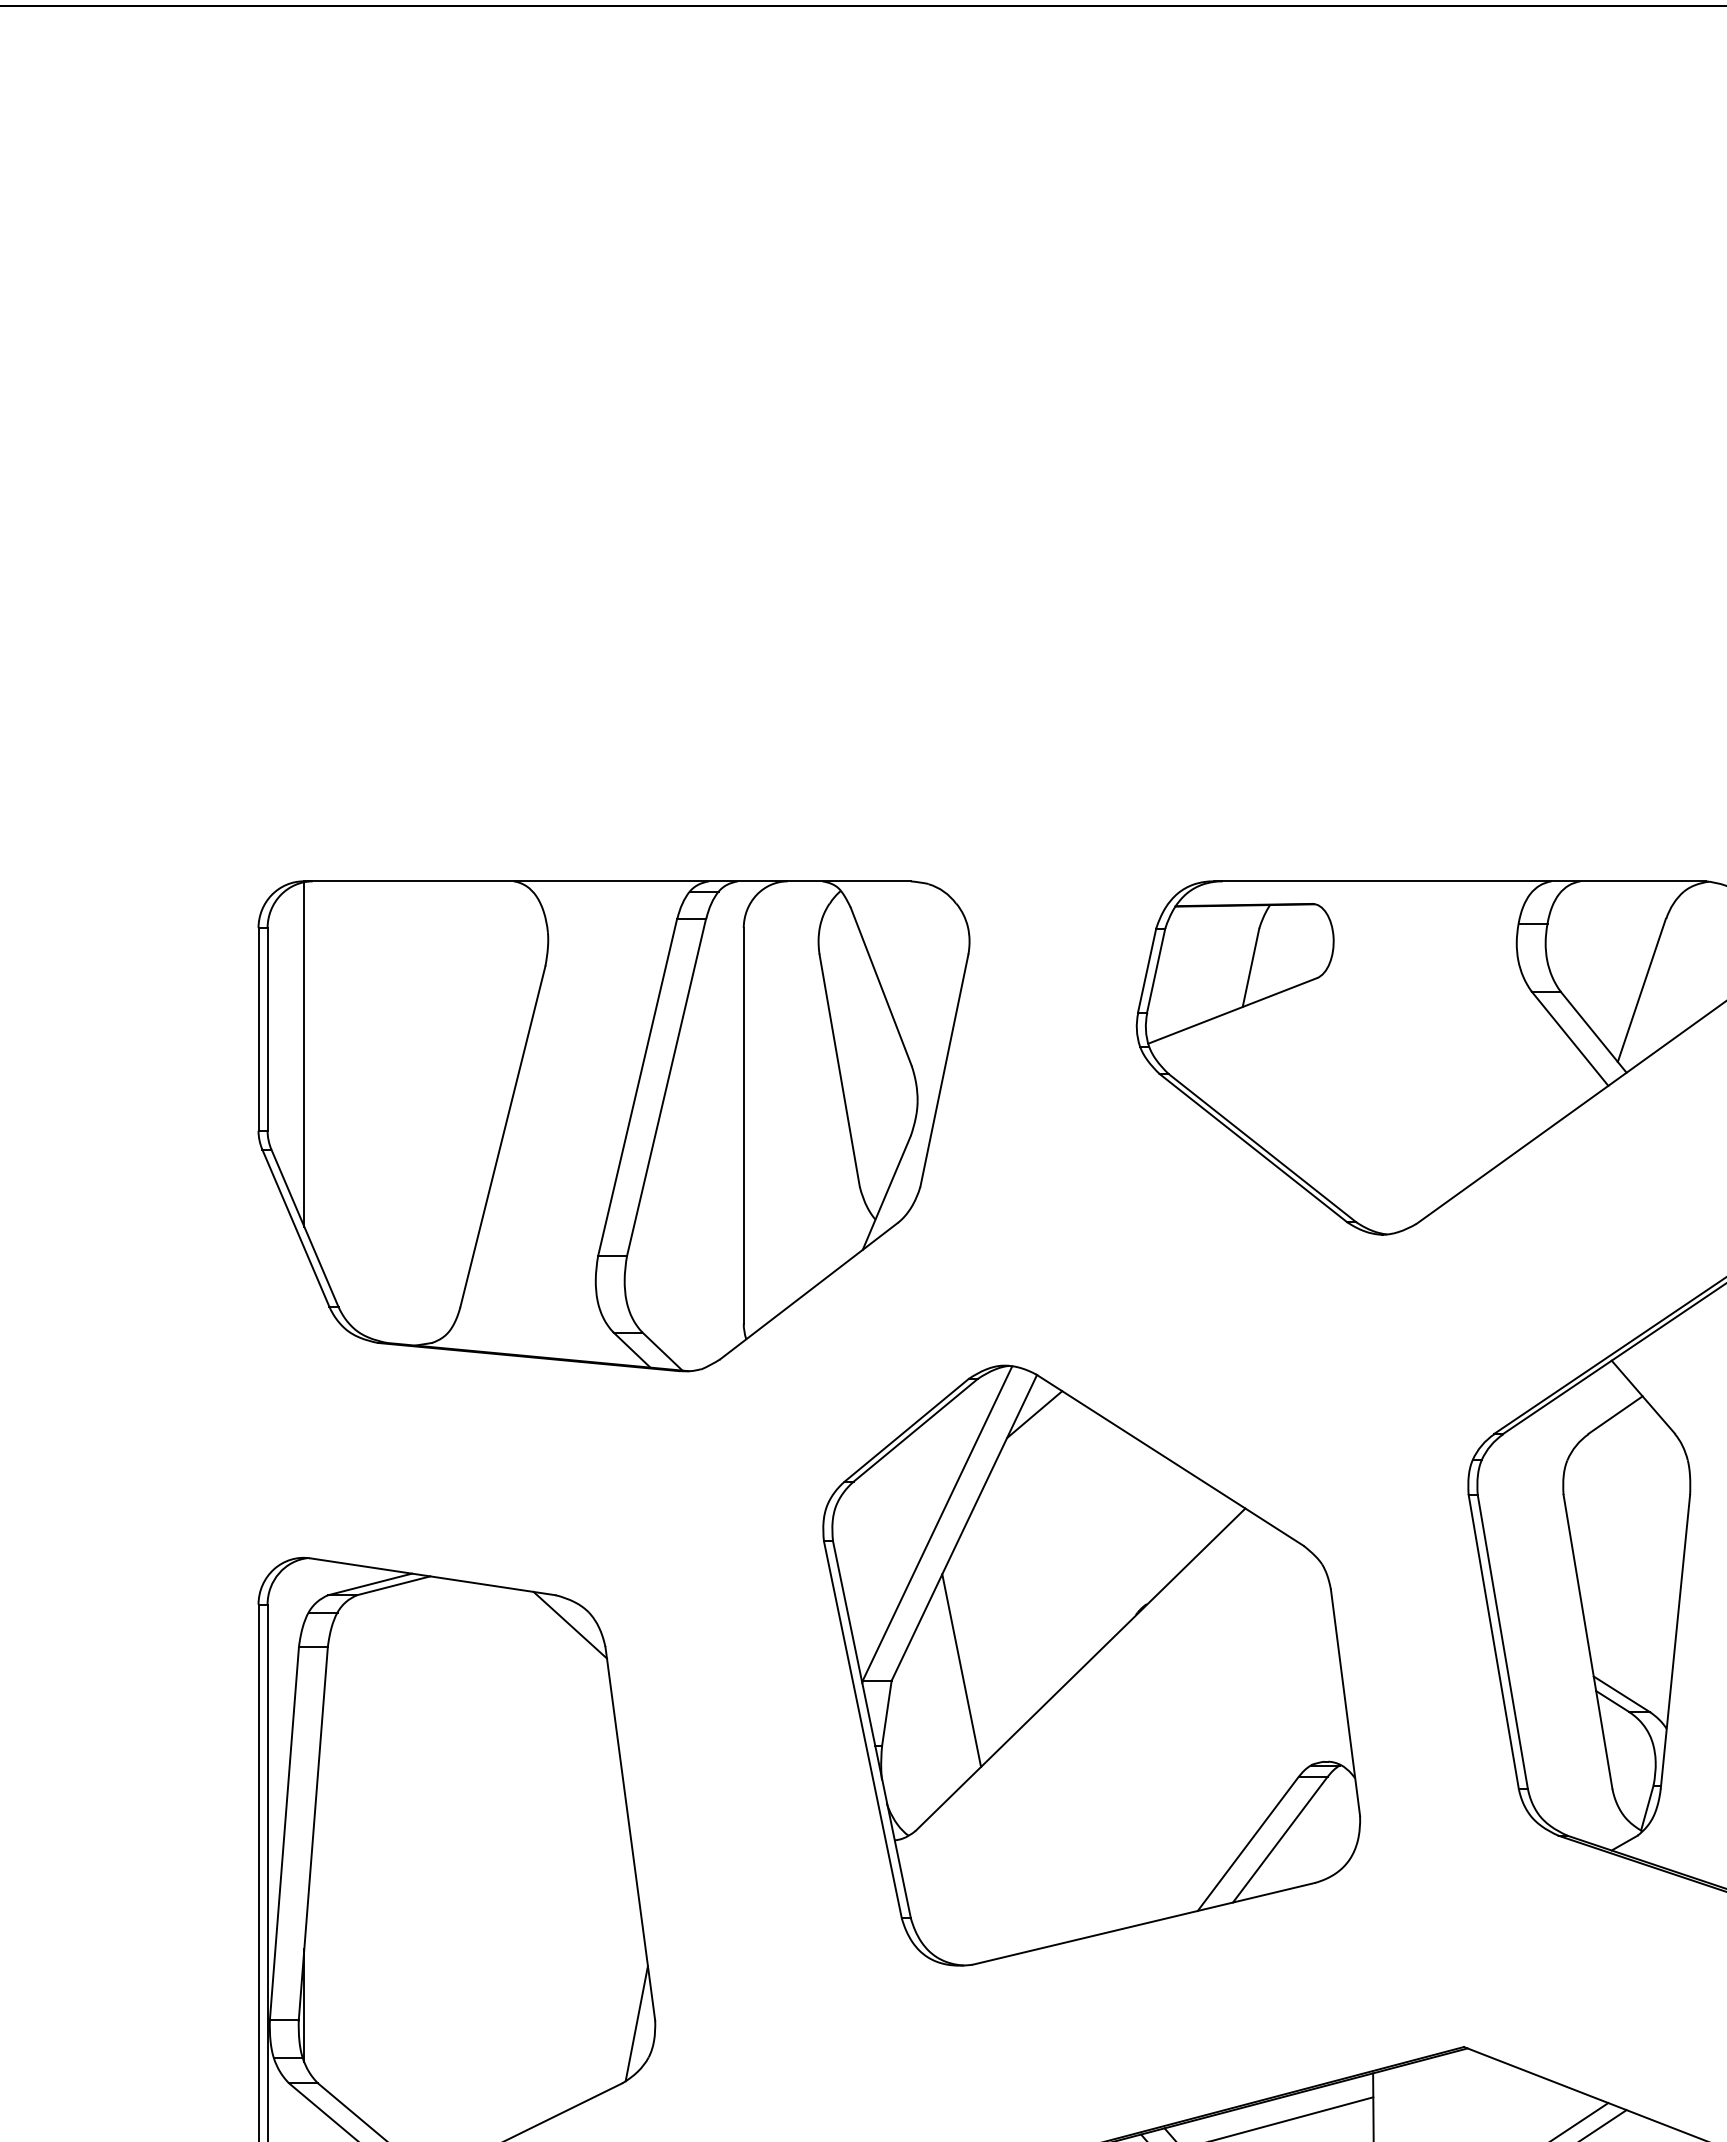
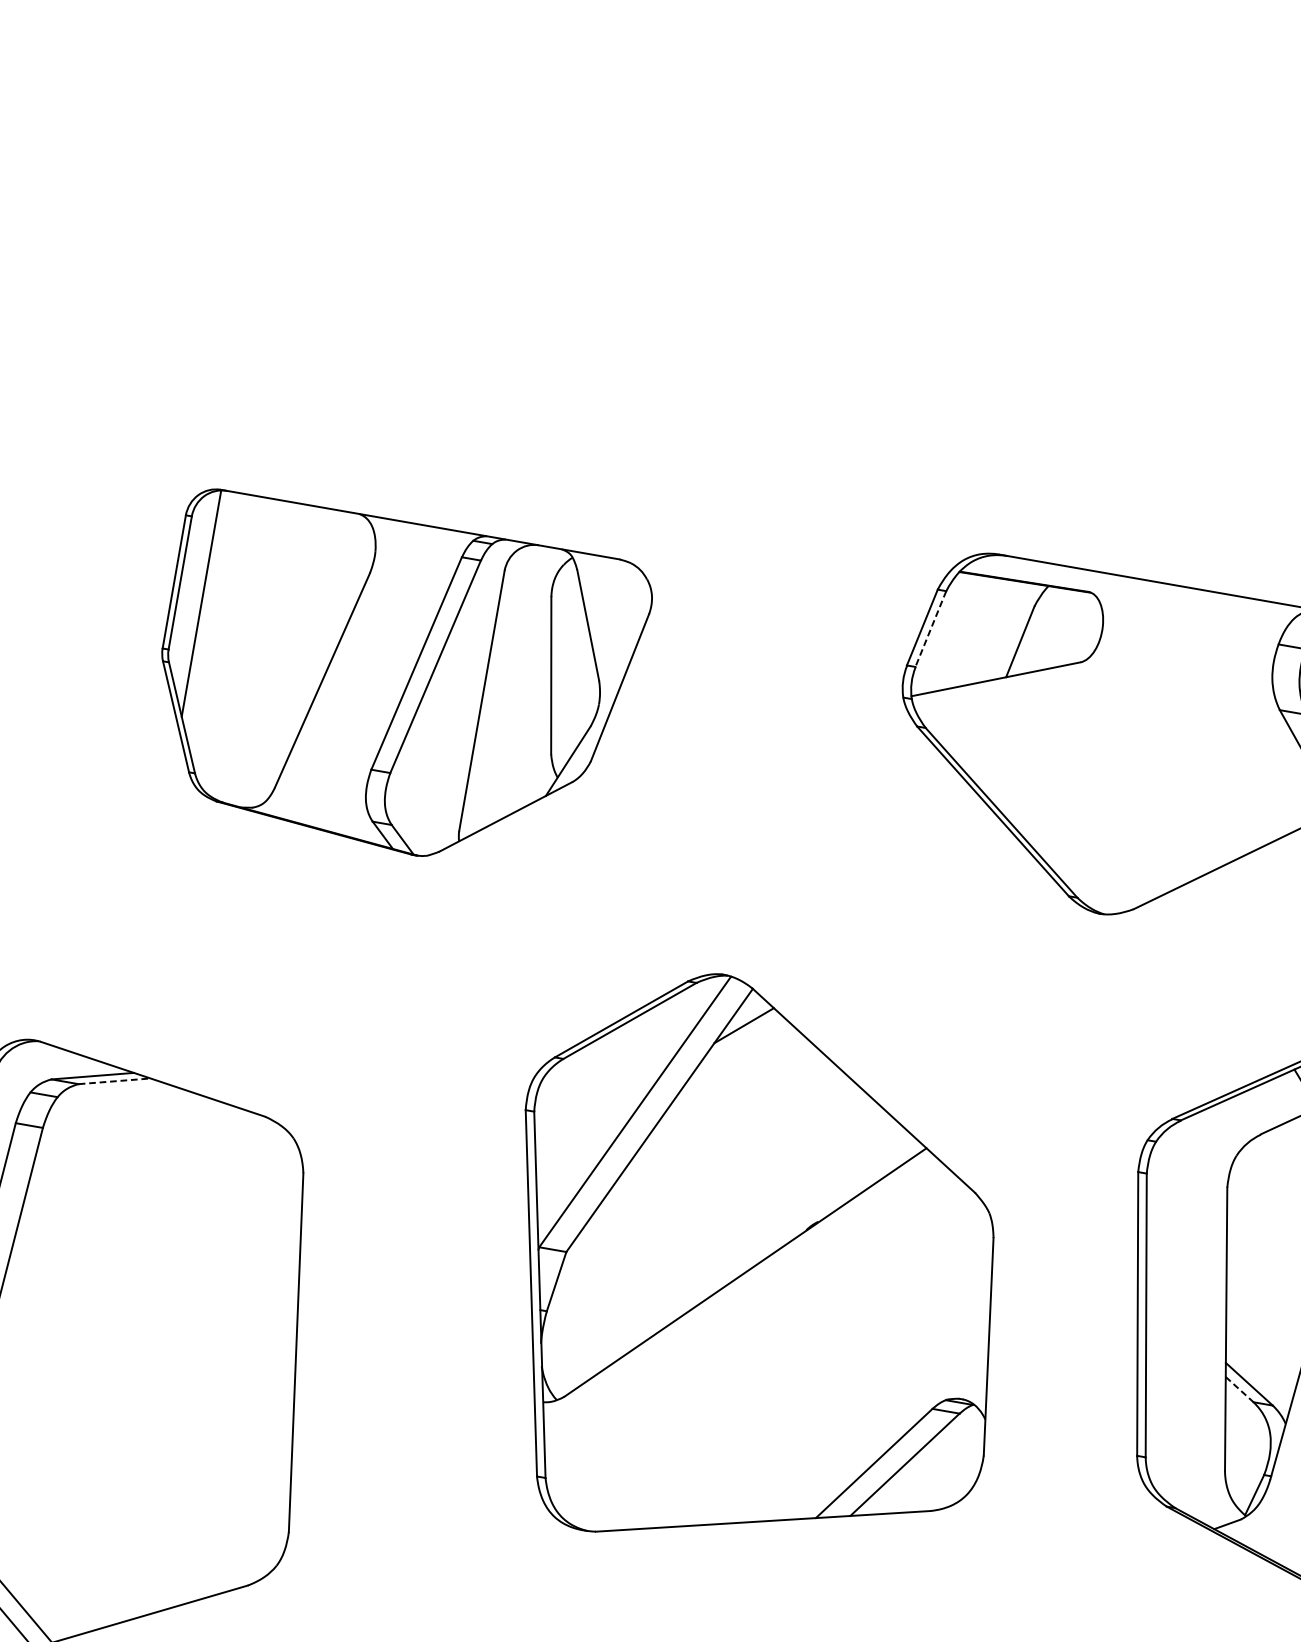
line: (1156, 970) -> (931, 628), solid -> dashed
part: (613, 1126) -> (396, 686), size x0.7
line: (393, 1585) -> (114, 1080), solid -> dashed
line: (570, 1624) -> (274, 1146), removed
line: (961, 1670) -> (633, 1253), removed
line: (1612, 1701) -> (1239, 1389), solid -> dashed
line: (636, 2023) -> (270, 1531), removed

